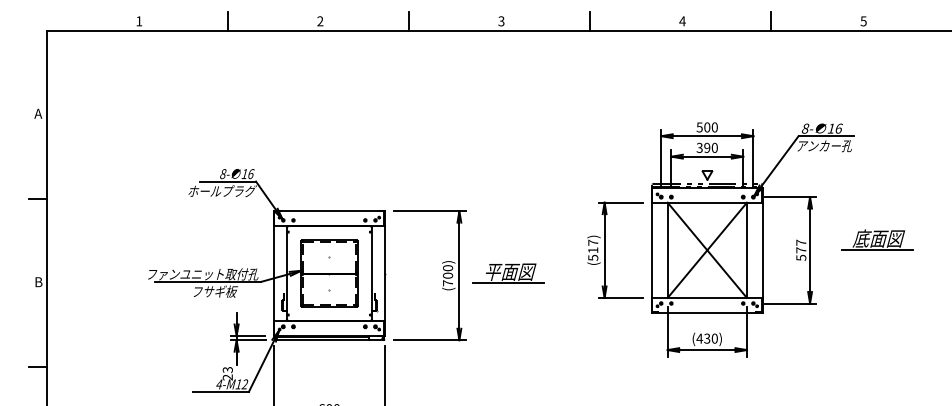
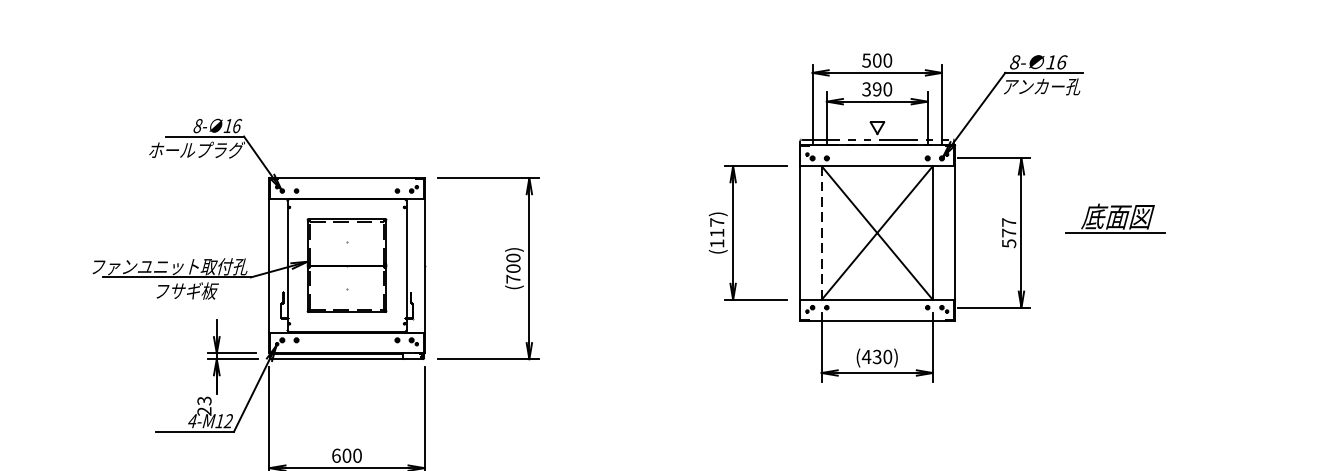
line: (667, 250) -> (821, 233), solid -> dashed
text: (593, 257) -> (717, 243), (517) -> (117)
part: (508, 273) -> (598, 265), removed

